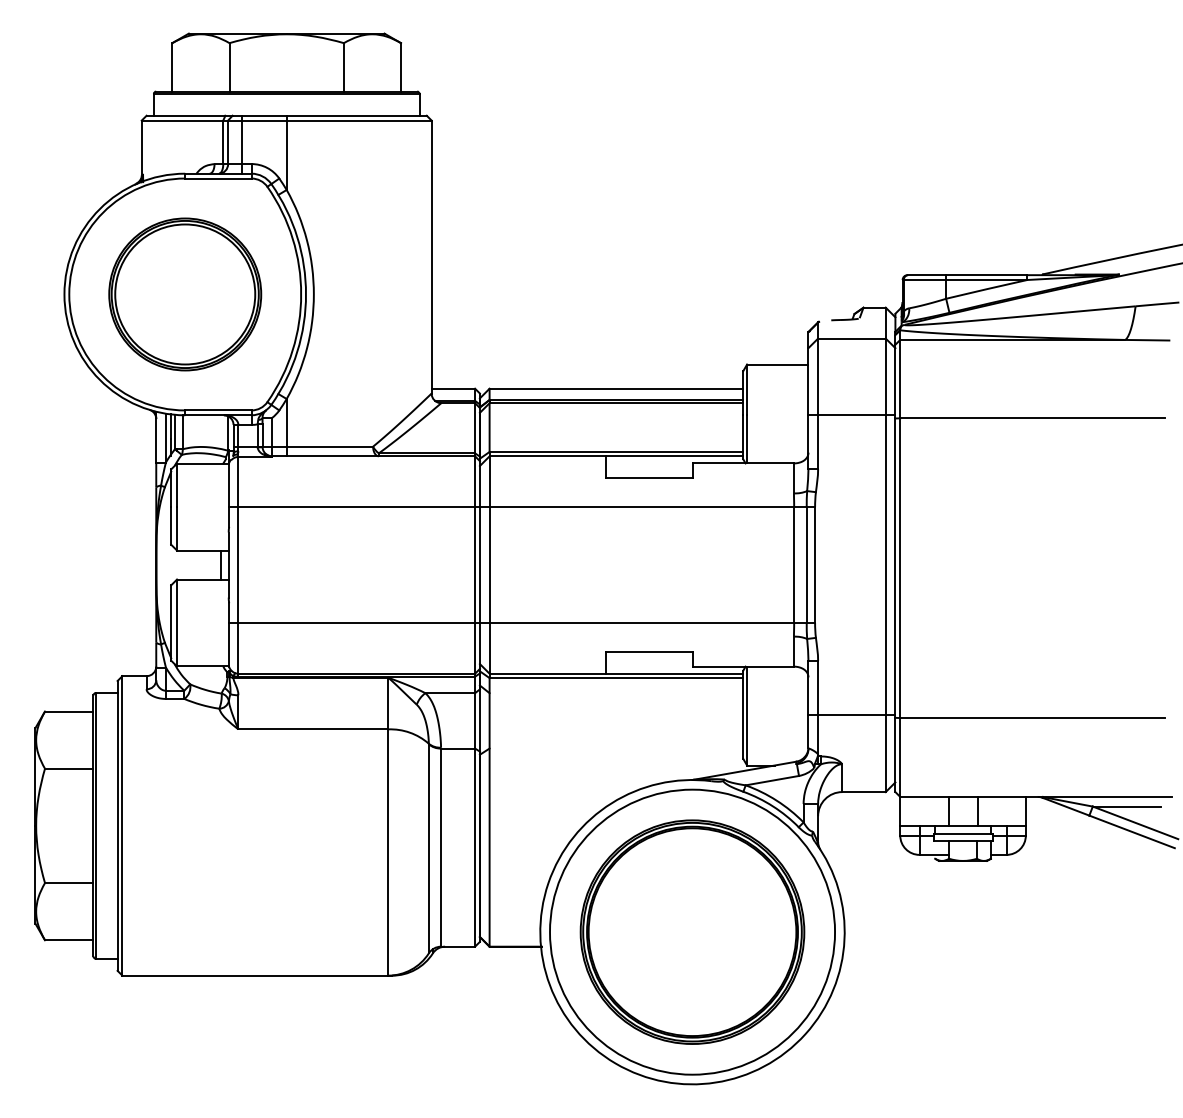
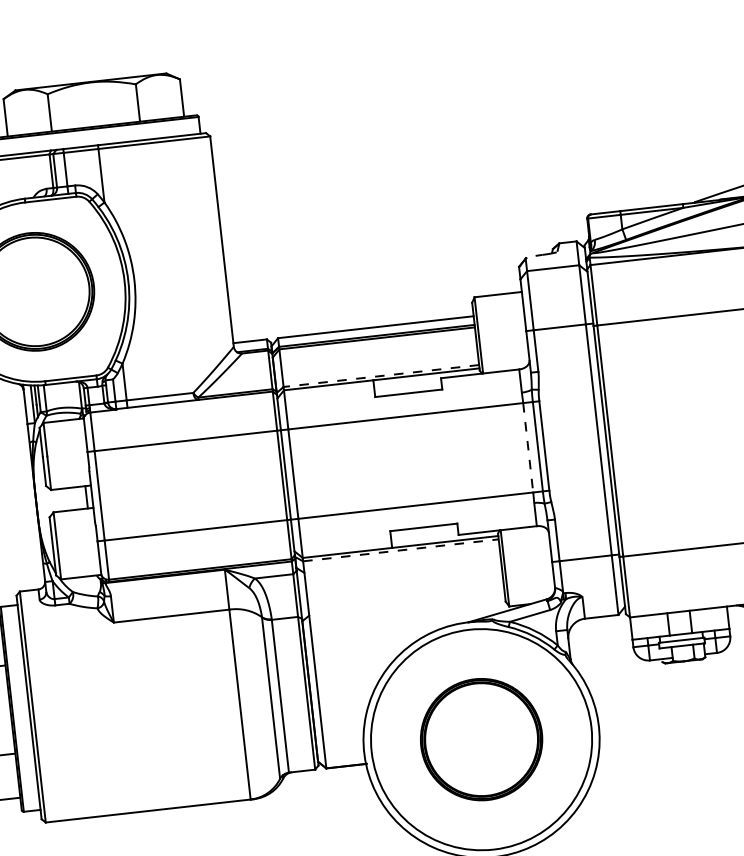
line: (616, 451) -> (381, 375), solid -> dashed
line: (794, 565) -> (528, 448), solid -> dashed
line: (616, 678) -> (401, 550), solid -> dashed
part: (692, 931) -> (481, 739), size x0.7

